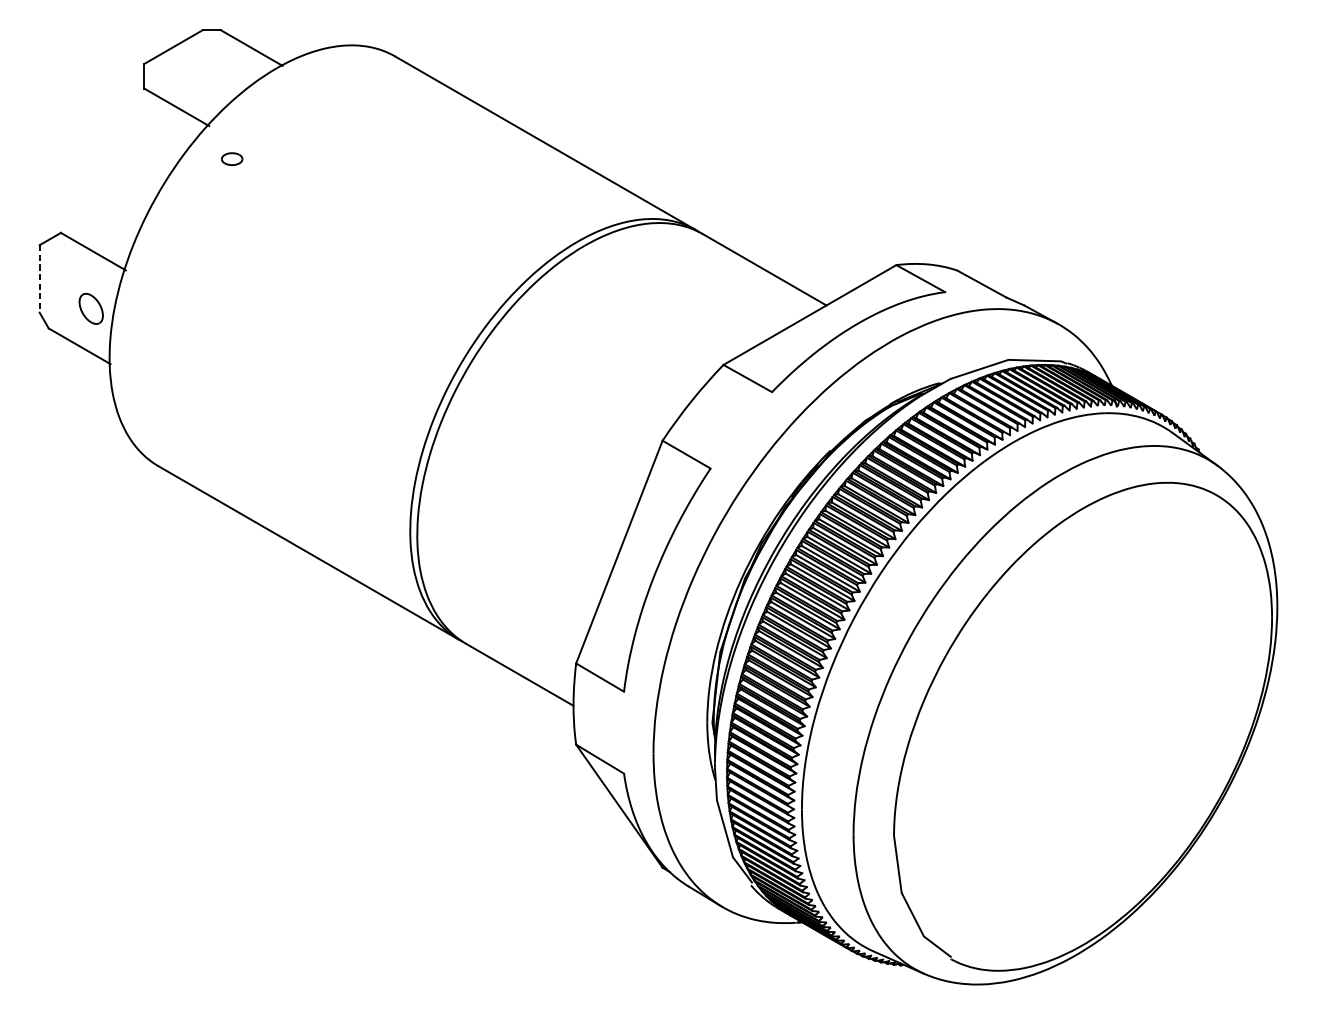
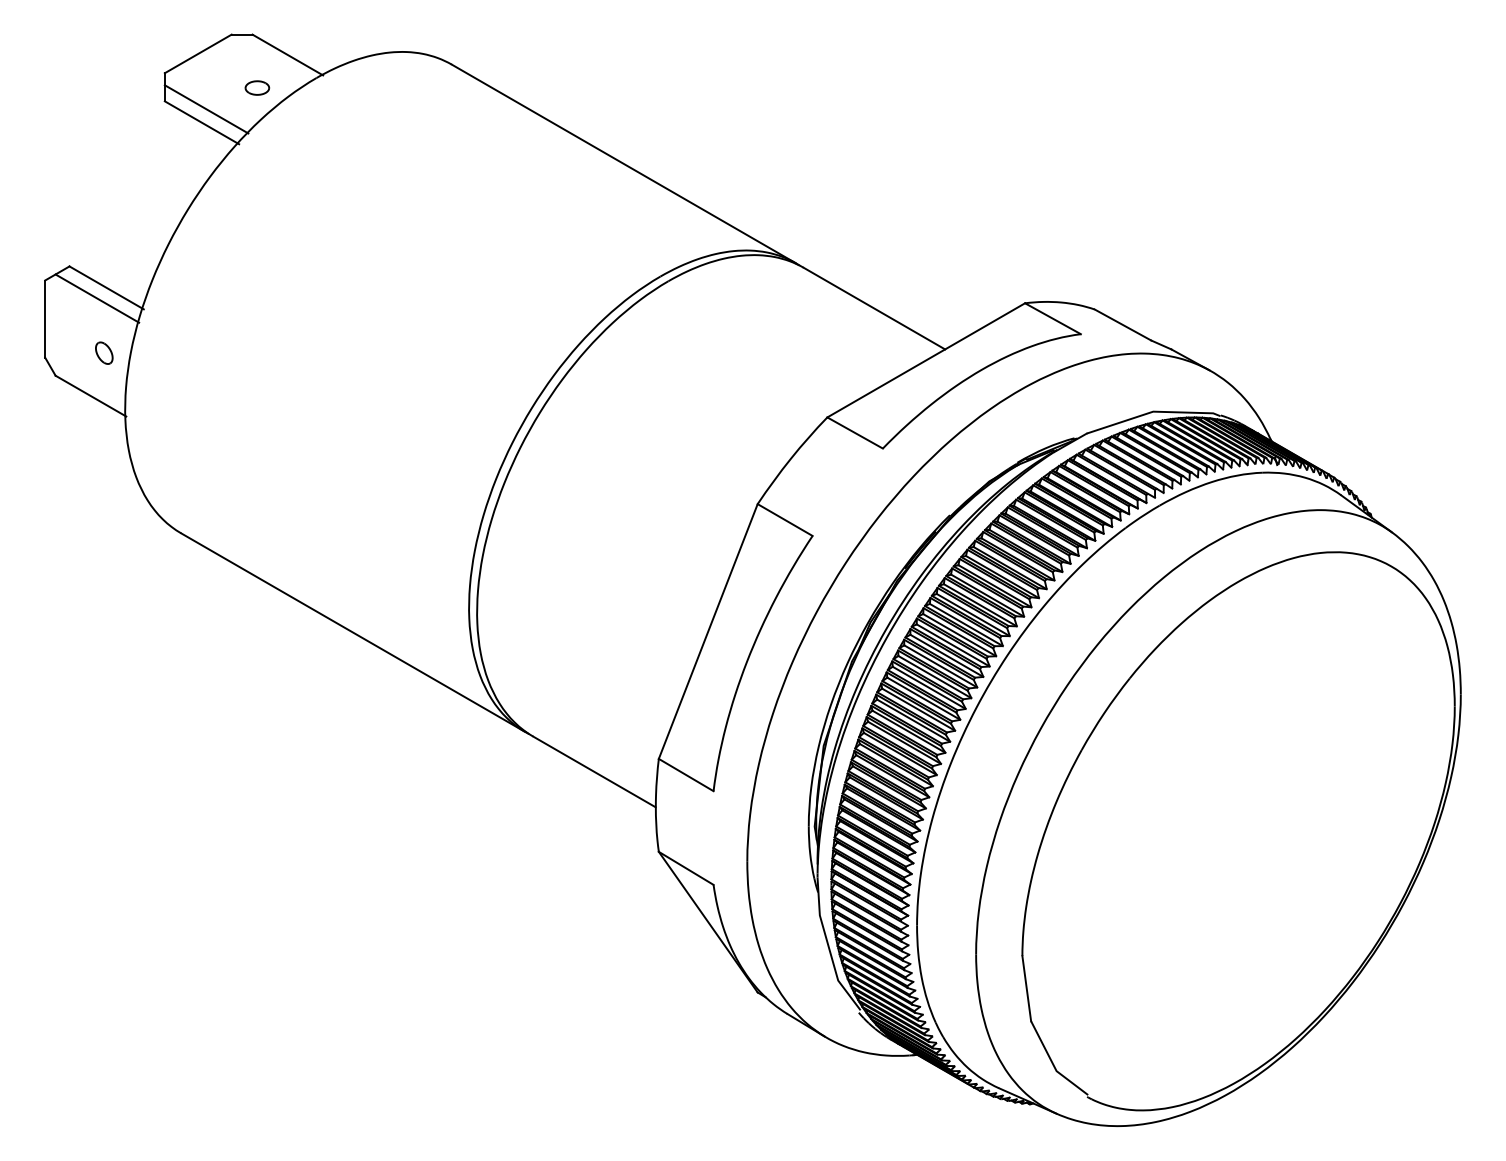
line: (180, 95) -> (206, 109), added
part: (232, 158) -> (257, 87), moved
line: (85, 260) -> (97, 298), added
line: (39, 279) -> (45, 319), dashed -> solid
part: (91, 308) -> (104, 352), size x0.62

